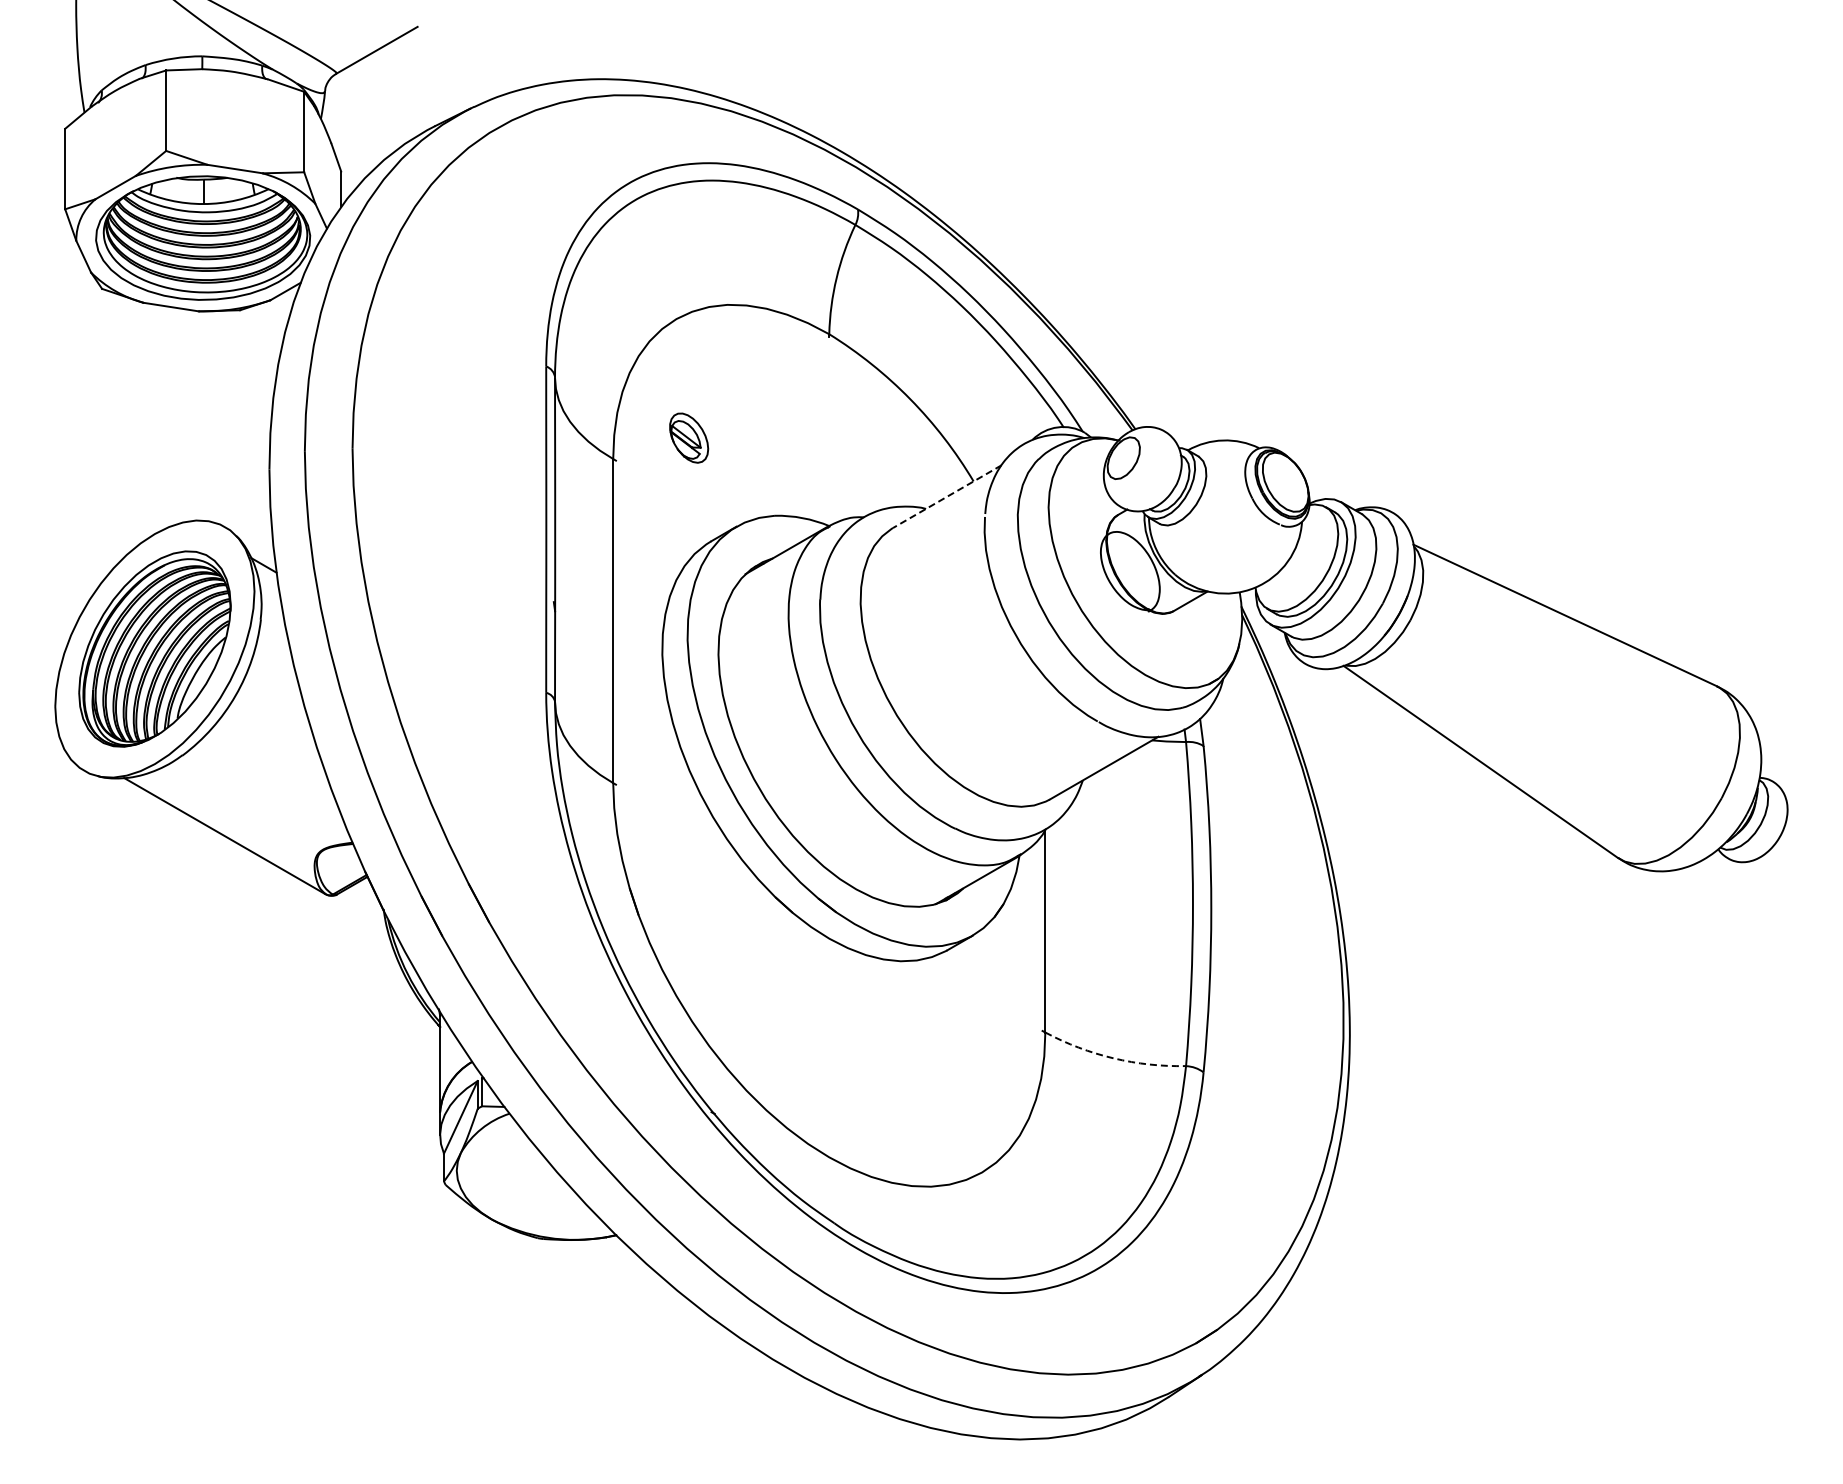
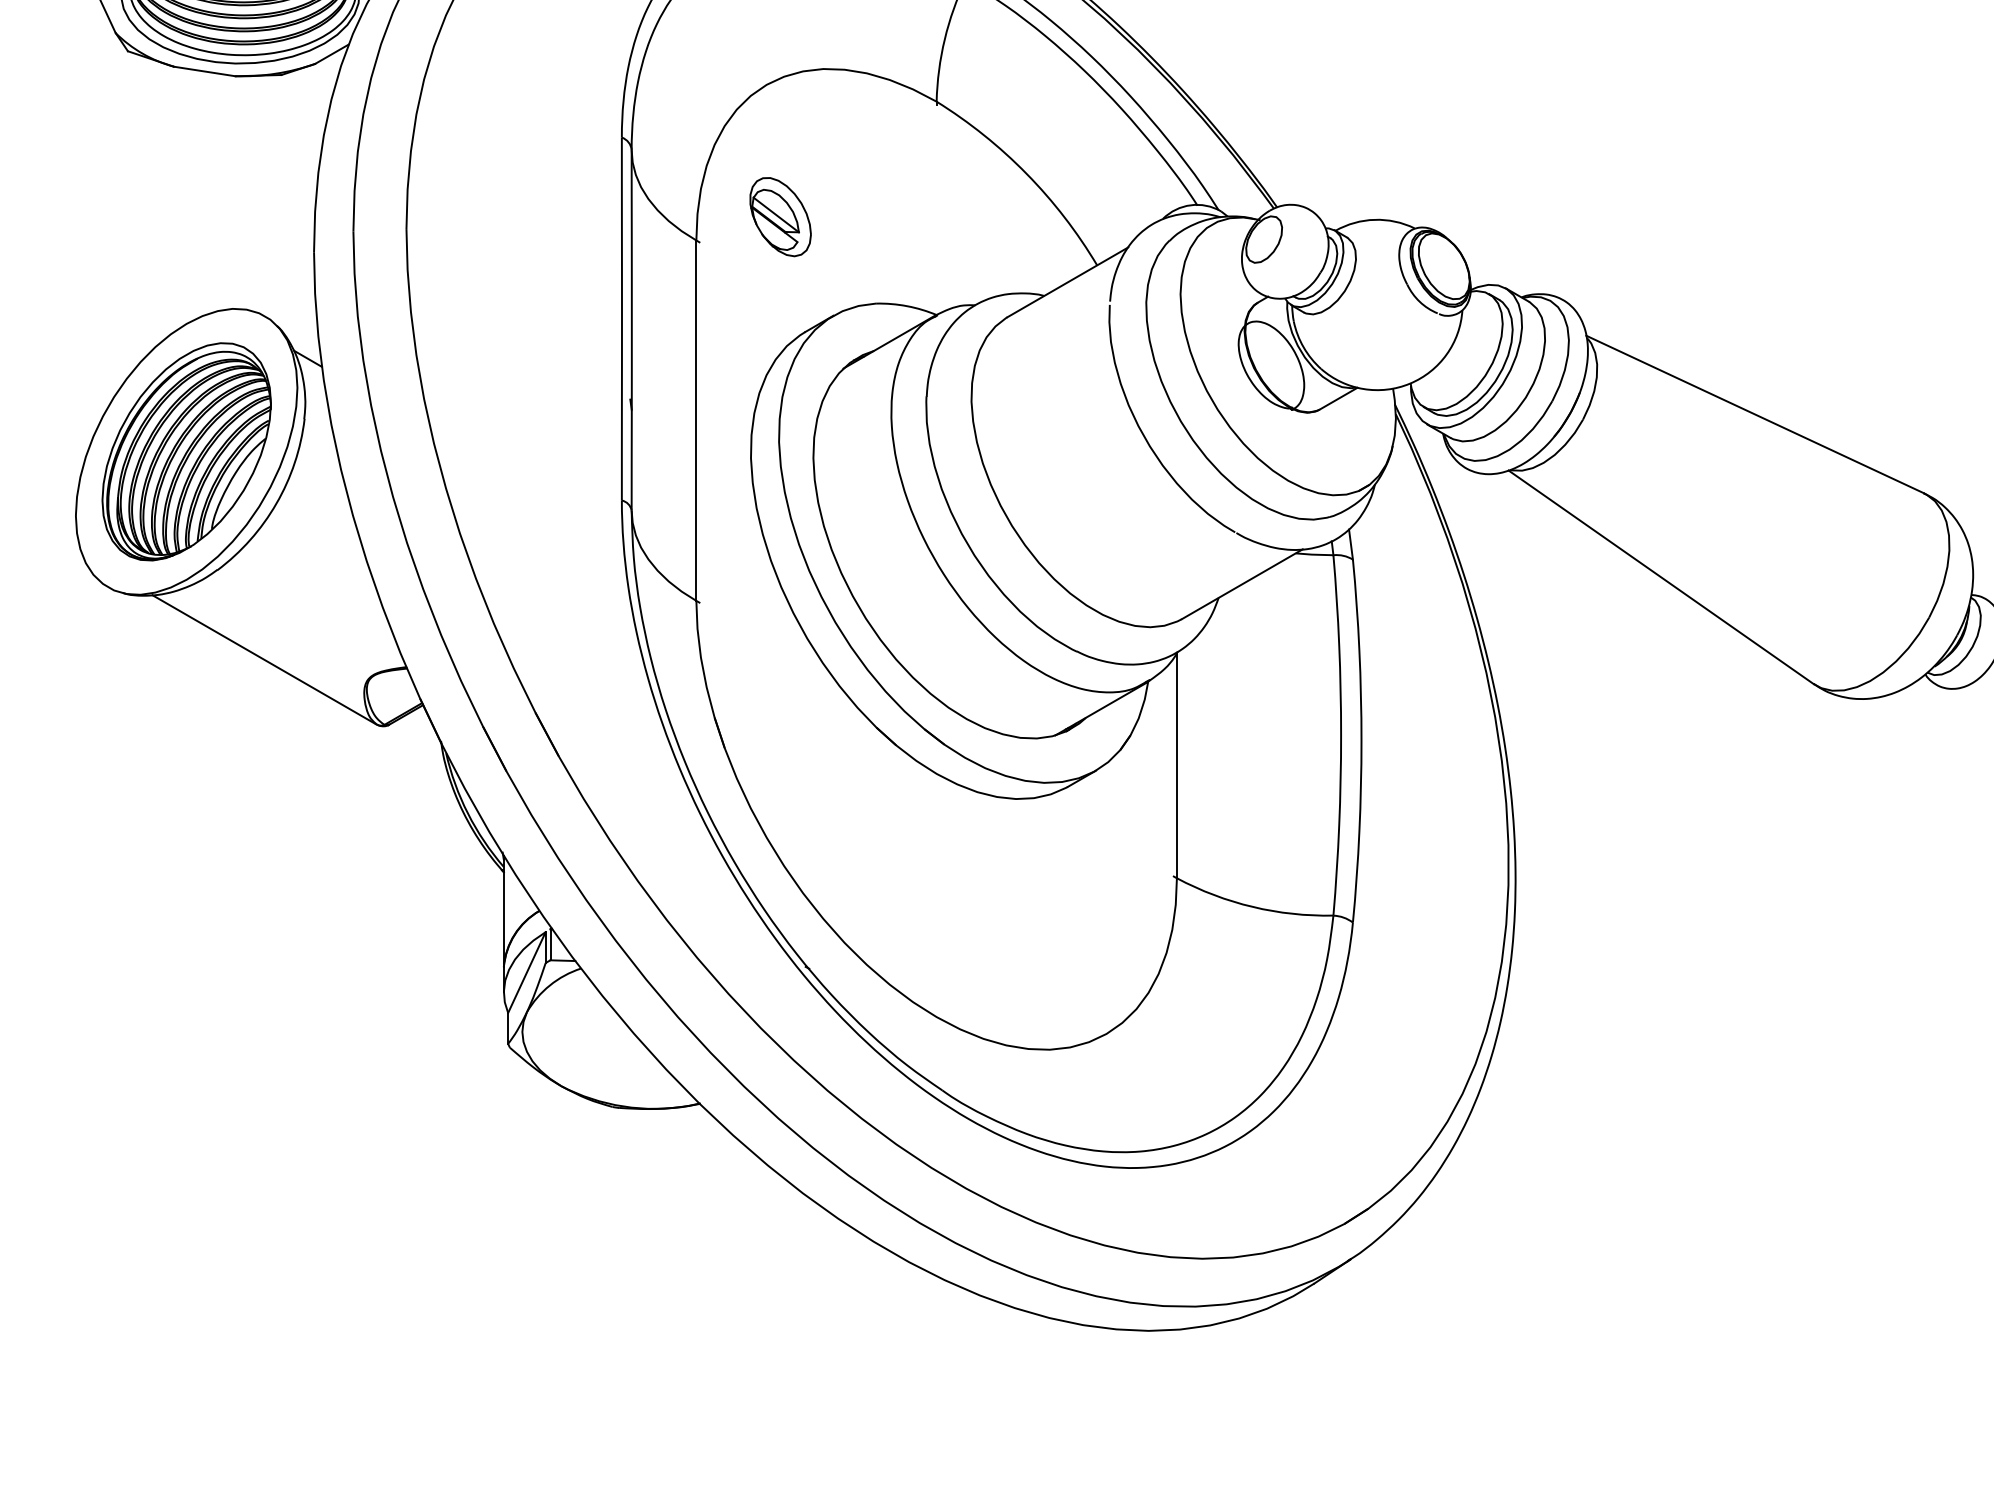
part: (689, 438) -> (781, 217), size x1.43
line: (947, 496) -> (1068, 282), dashed -> solid
arc: (1113, 1058) -> (1252, 907), dashed -> solid

